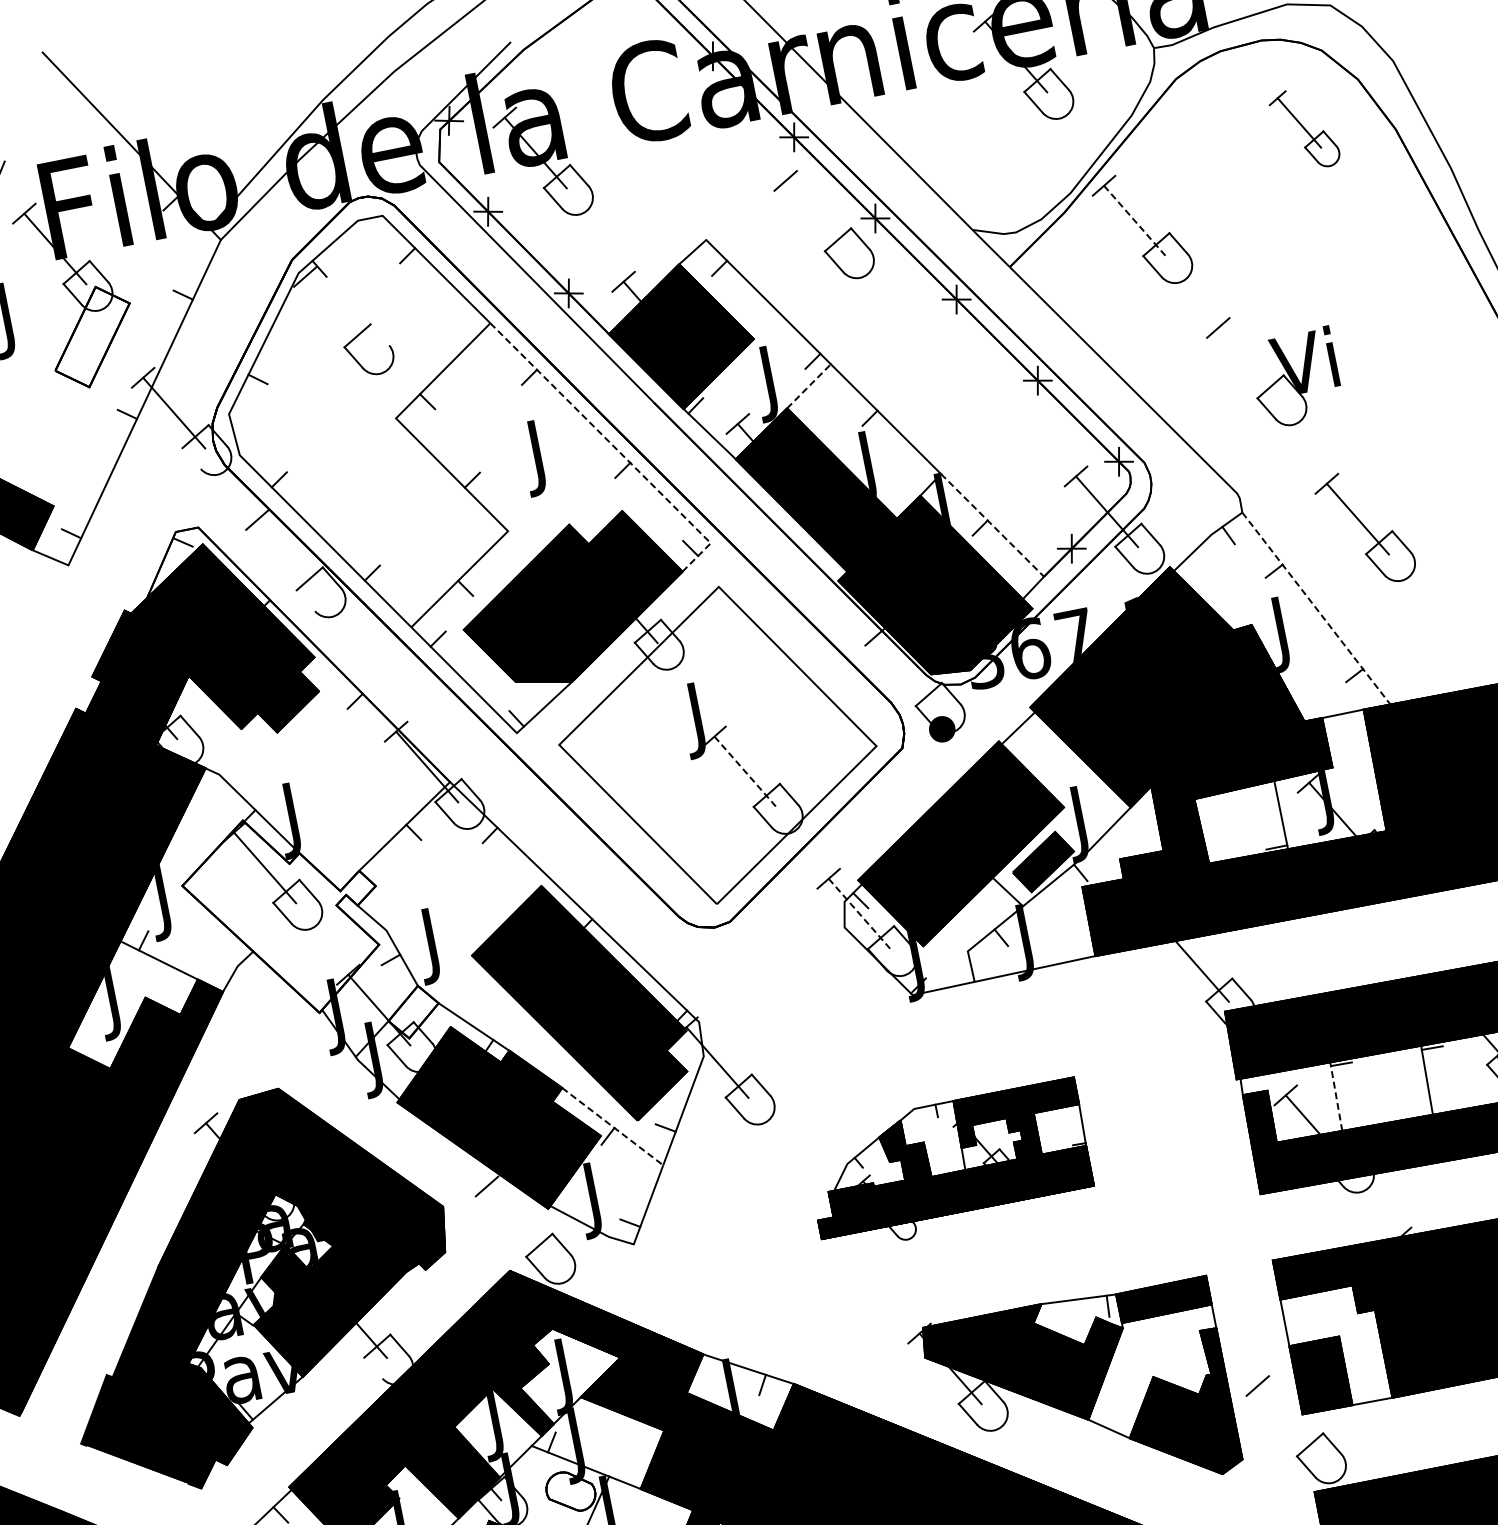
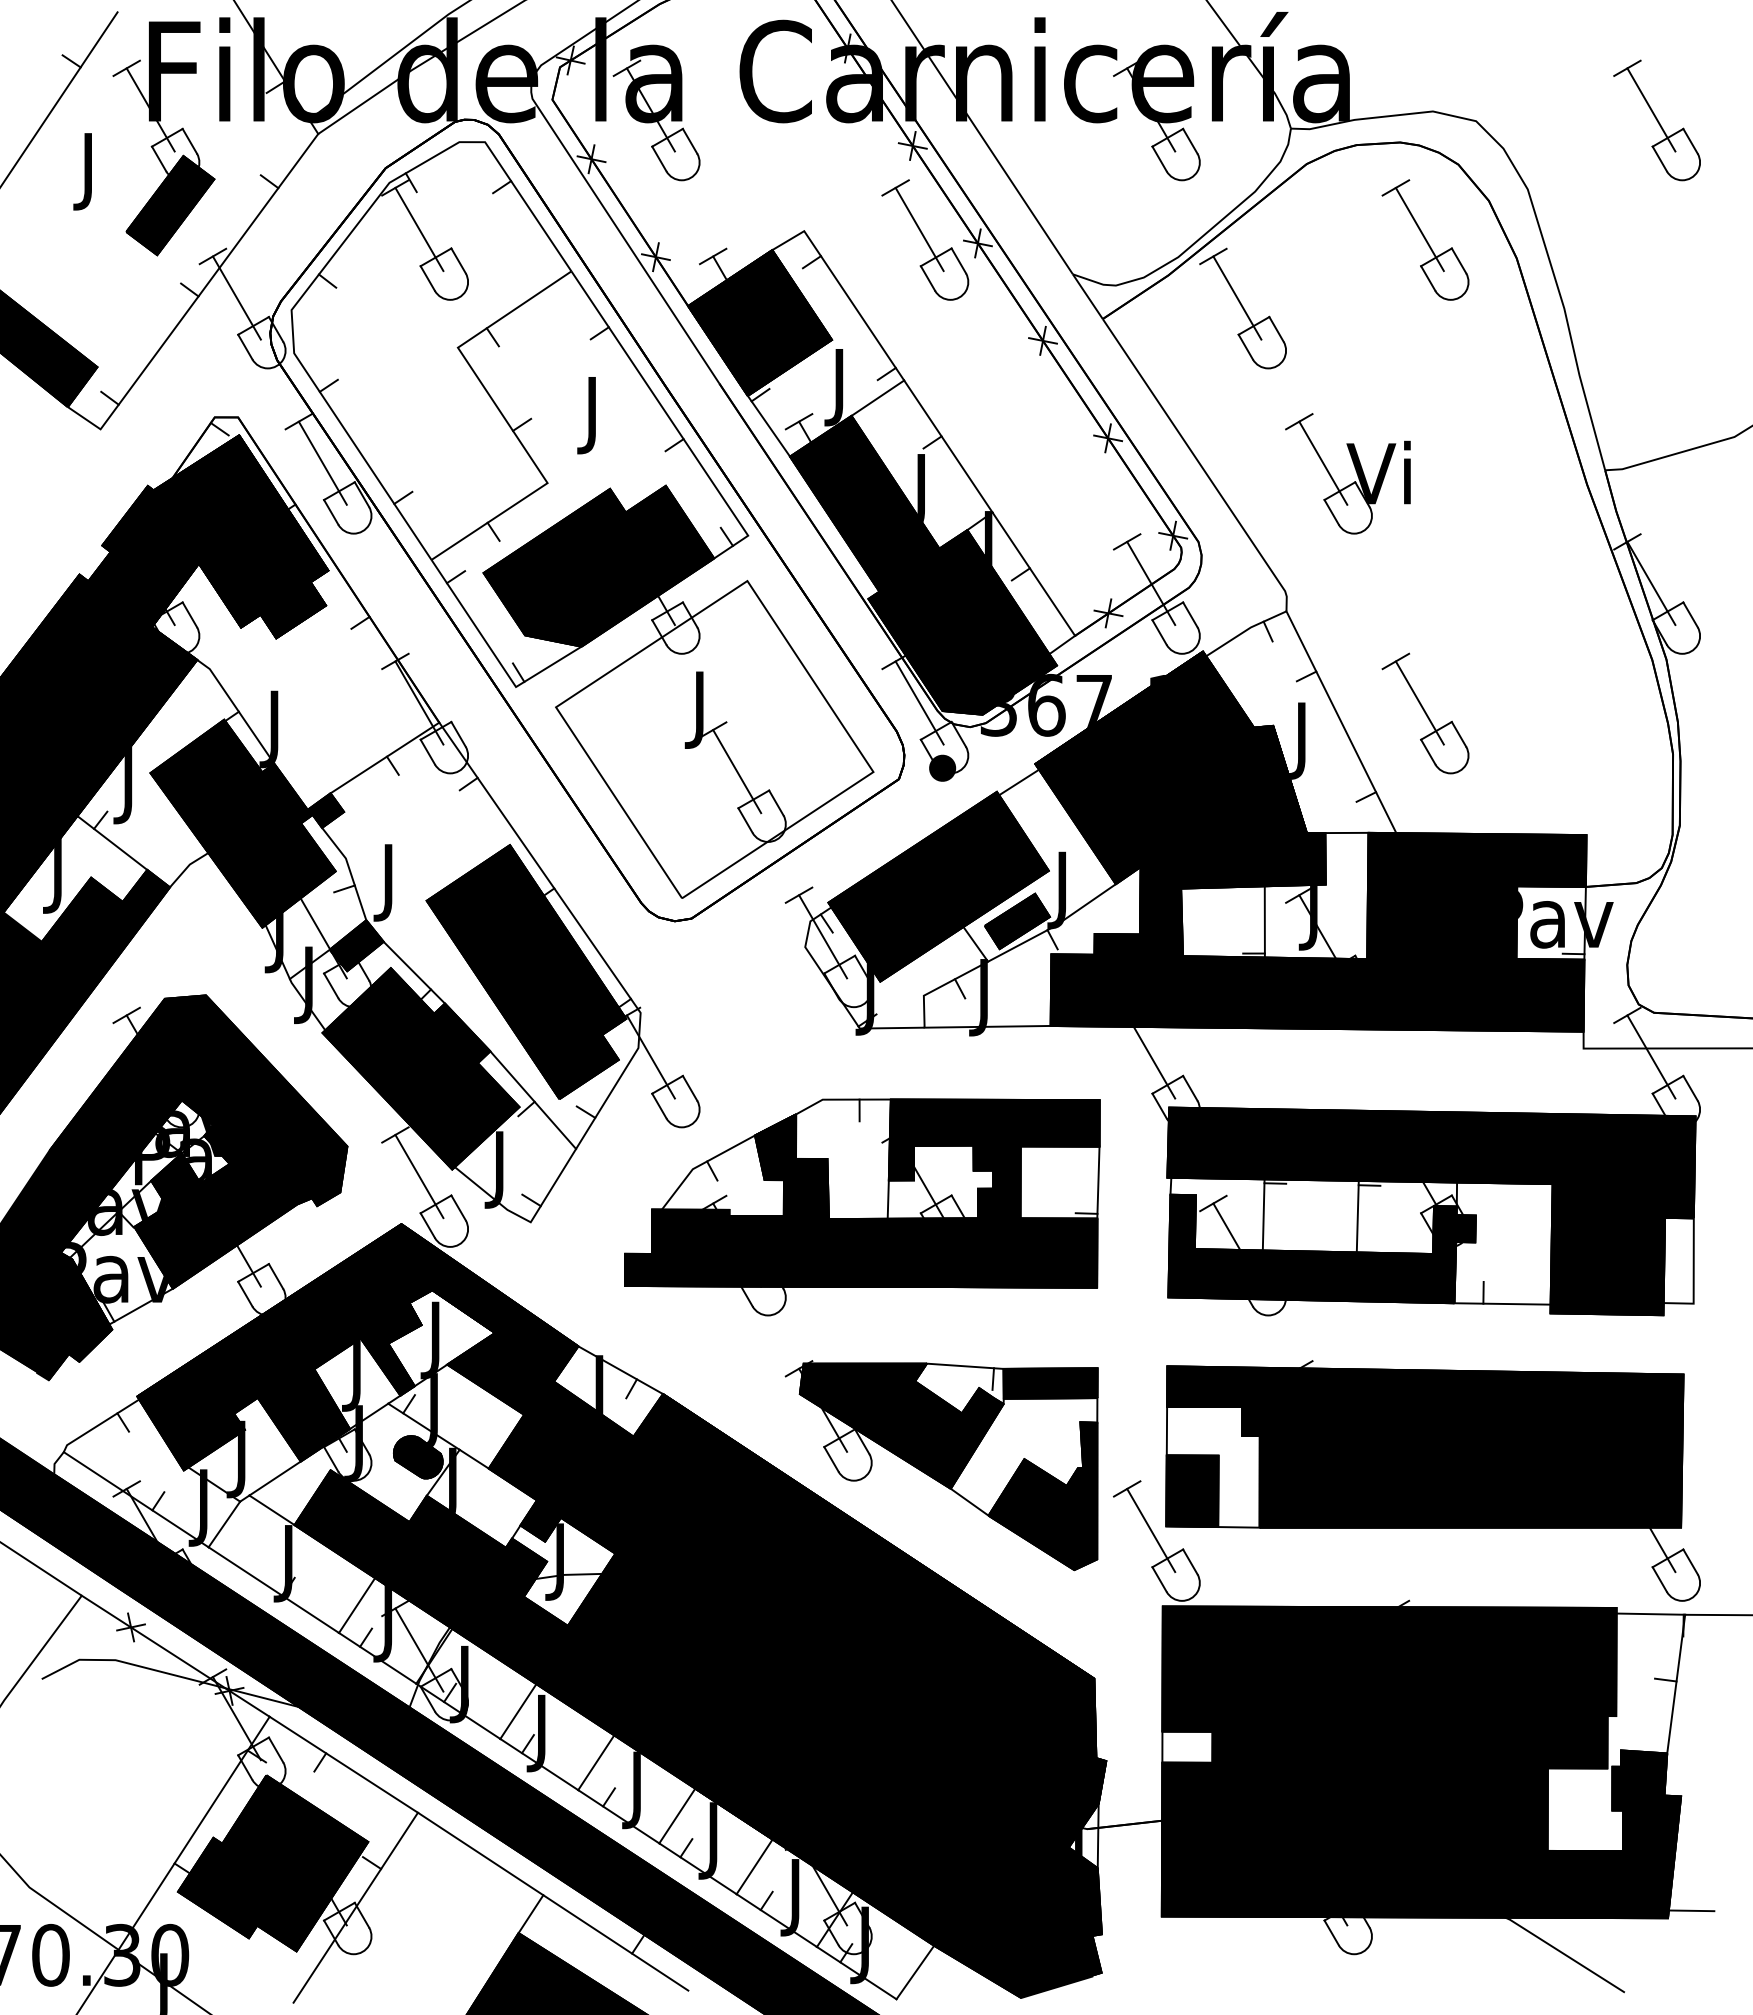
part: (1304, 128) -> (1425, 239), size x1.43
line: (816, 216) -> (919, 229), added
line: (1135, 221) -> (1237, 298), dashed -> solid
line: (336, 312) -> (419, 229), added
line: (379, 334) -> (458, 260), added
fill: (92, 336) -> (170, 205), added
line: (1249, 362) -> (1323, 462), added
line: (808, 386) -> (877, 398), dashed -> solid
line: (615, 448) -> (671, 421), dashed -> solid
line: (191, 458) -> (245, 346), added
line: (993, 525) -> (1034, 574), dashed -> solid
part: (1365, 528) -> (1425, 713), moved
line: (287, 554) -> (322, 462), added
line: (306, 599) -> (331, 511), added
line: (1316, 608) -> (1341, 722), dashed -> solid
line: (907, 670) -> (919, 702), added
line: (745, 771) -> (737, 771), dashed -> solid
line: (860, 913) -> (823, 936), dashed -> solid
fill: (285, 915) -> (247, 823), added
fill: (413, 1012) -> (356, 945), added
line: (1336, 1096) -> (1263, 1214), dashed -> solid
line: (613, 1126) -> (533, 1100), dashed -> solid
part: (949, 1166) -> (862, 1207), size x1.67
line: (518, 1221) -> (419, 1176), added
line: (373, 1367) -> (245, 1293), added
line: (1289, 1421) -> (1151, 1530), added
fill: (570, 1492) -> (417, 1457), added

